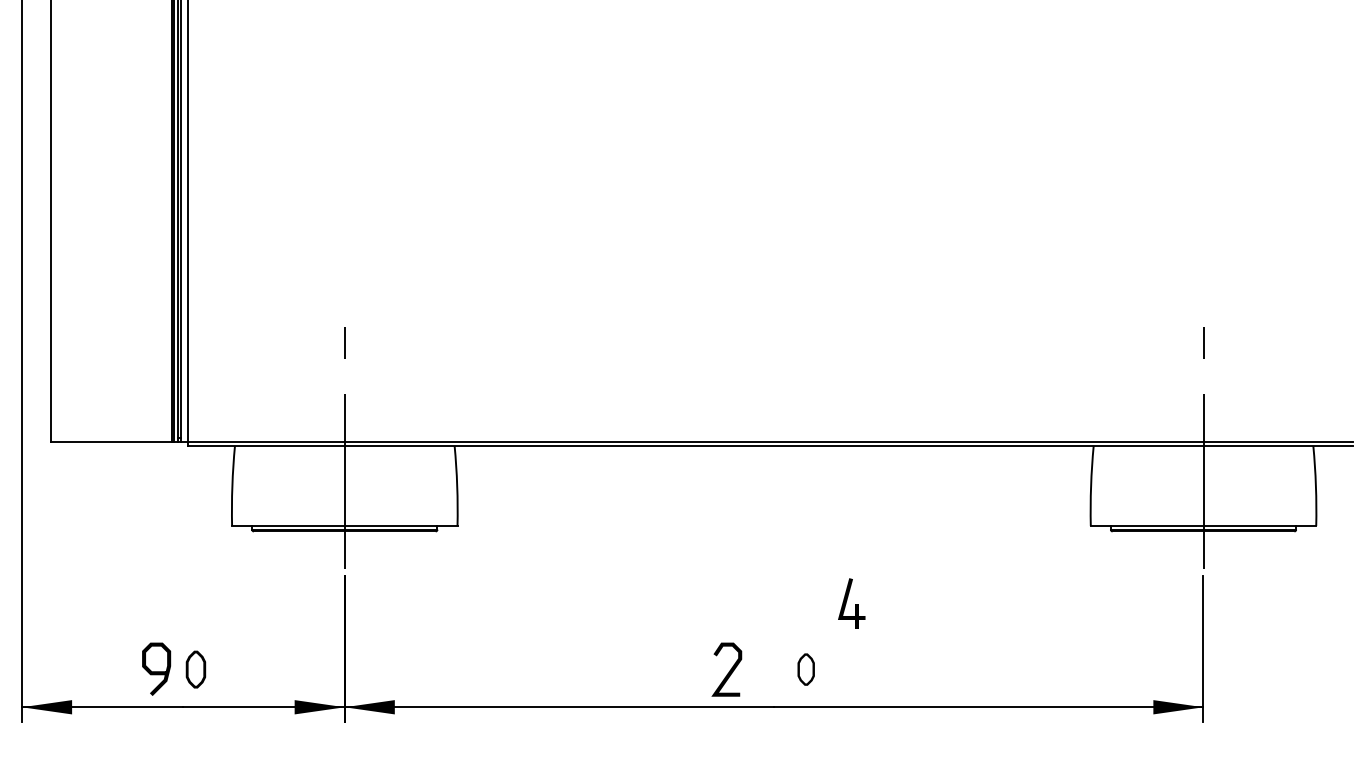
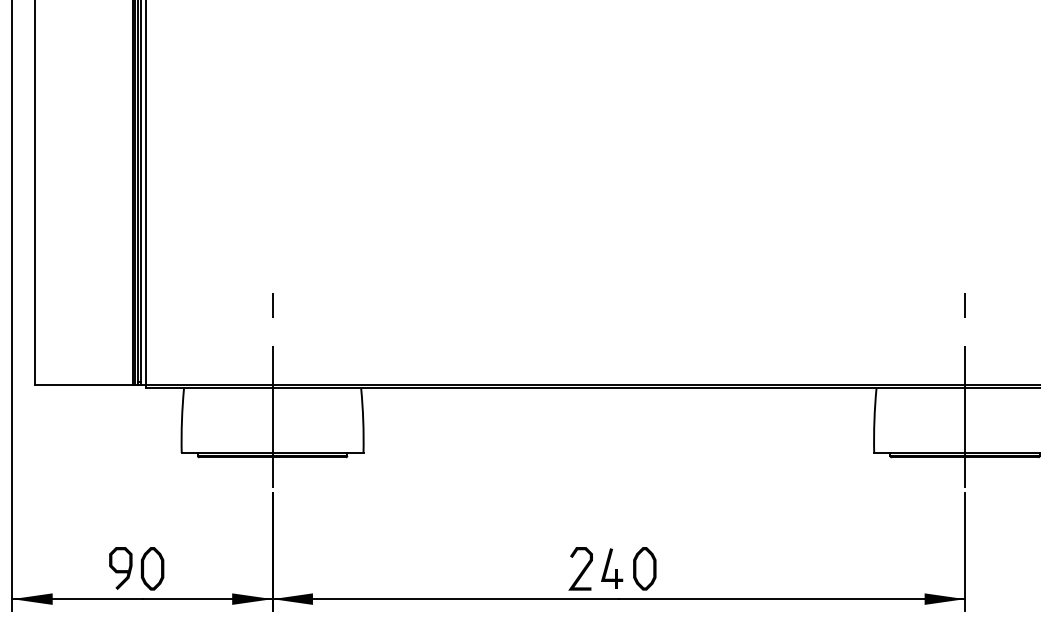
part: (851, 603) -> (611, 568), moved
part: (195, 669) -> (152, 568), size x1.43
part: (805, 669) -> (644, 568), size x1.67

